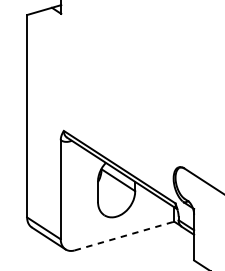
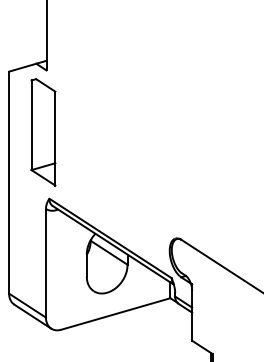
part: (58, 70) -> (43, 132), added
line: (124, 236) -> (115, 314), dashed -> solid

